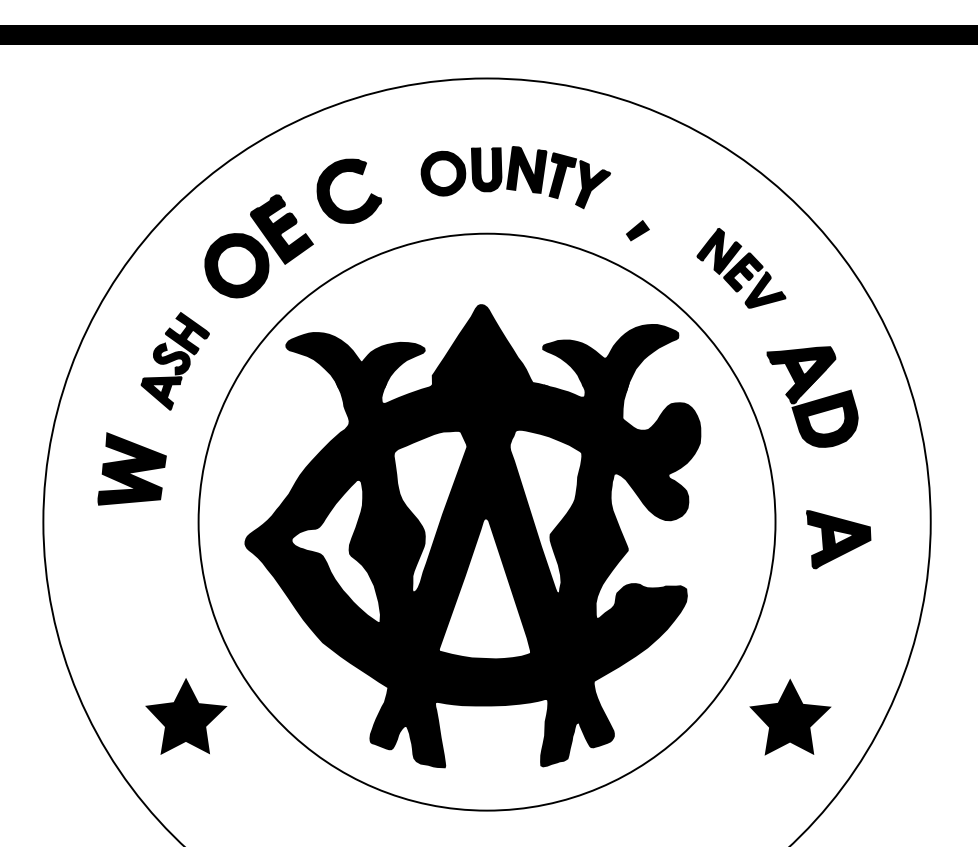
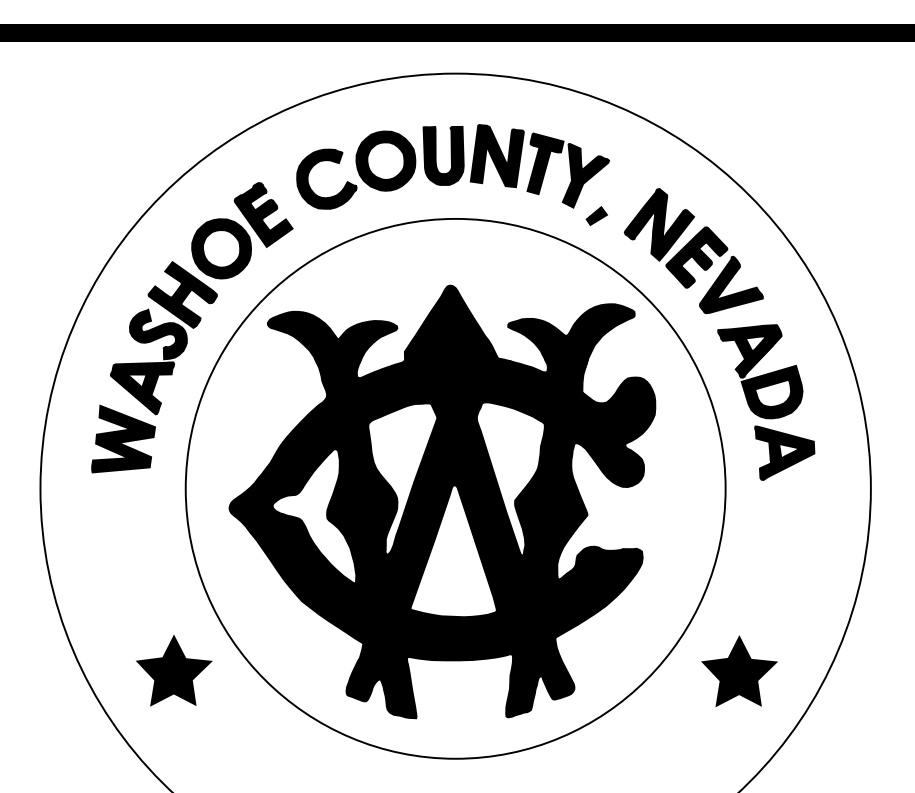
part: (515, 177) -> (482, 166), size x1.43
part: (741, 268) -> (693, 251), size x1.67
part: (174, 361) -> (163, 338), size x1.67
part: (838, 538) -> (784, 452), moved

